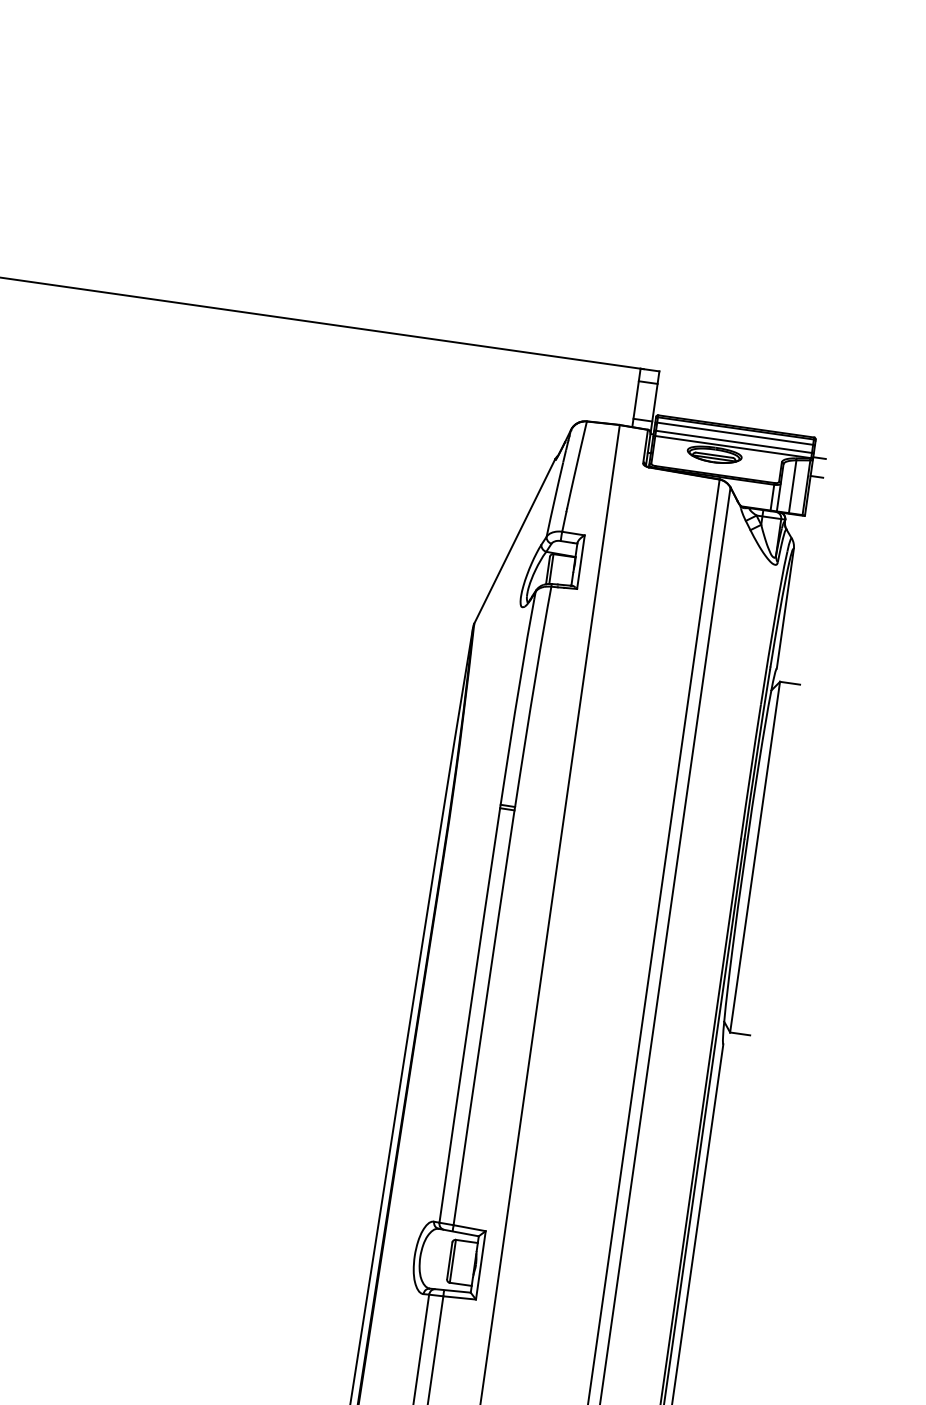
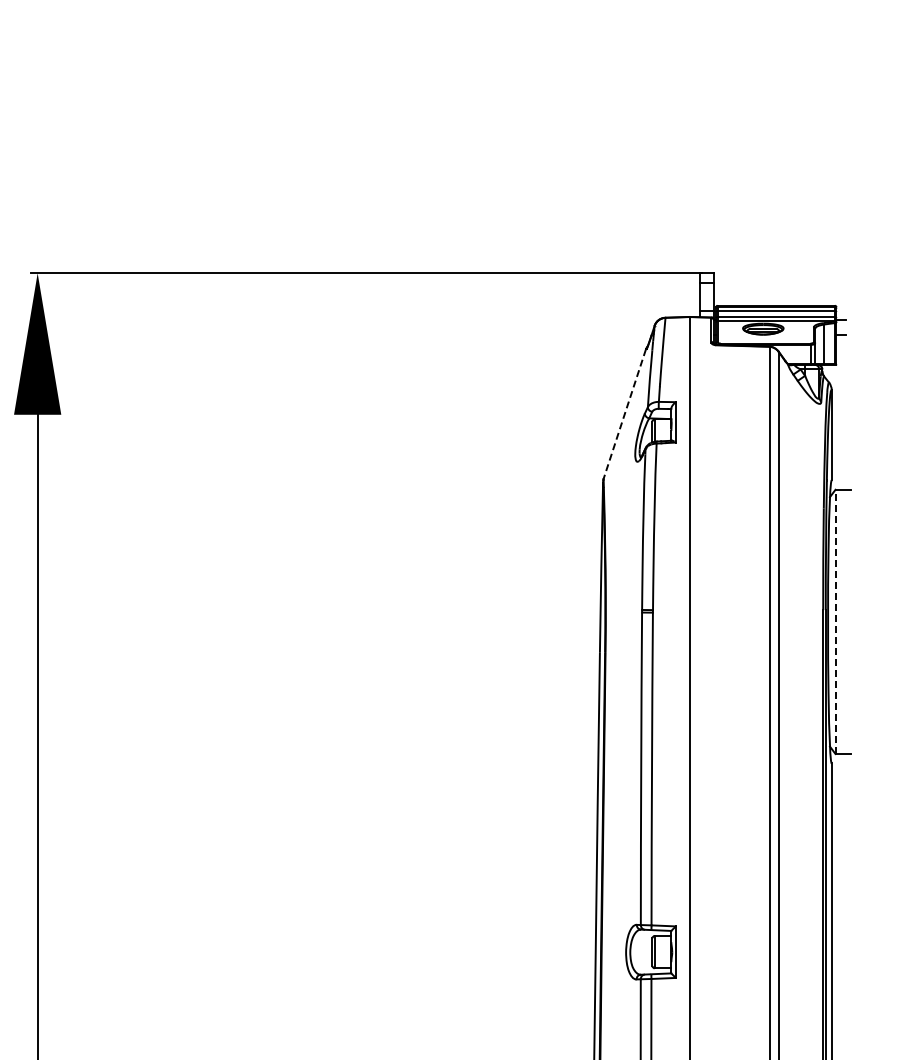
line: (514, 542) -> (624, 414), solid -> dashed
line: (755, 856) -> (835, 621), solid -> dashed

